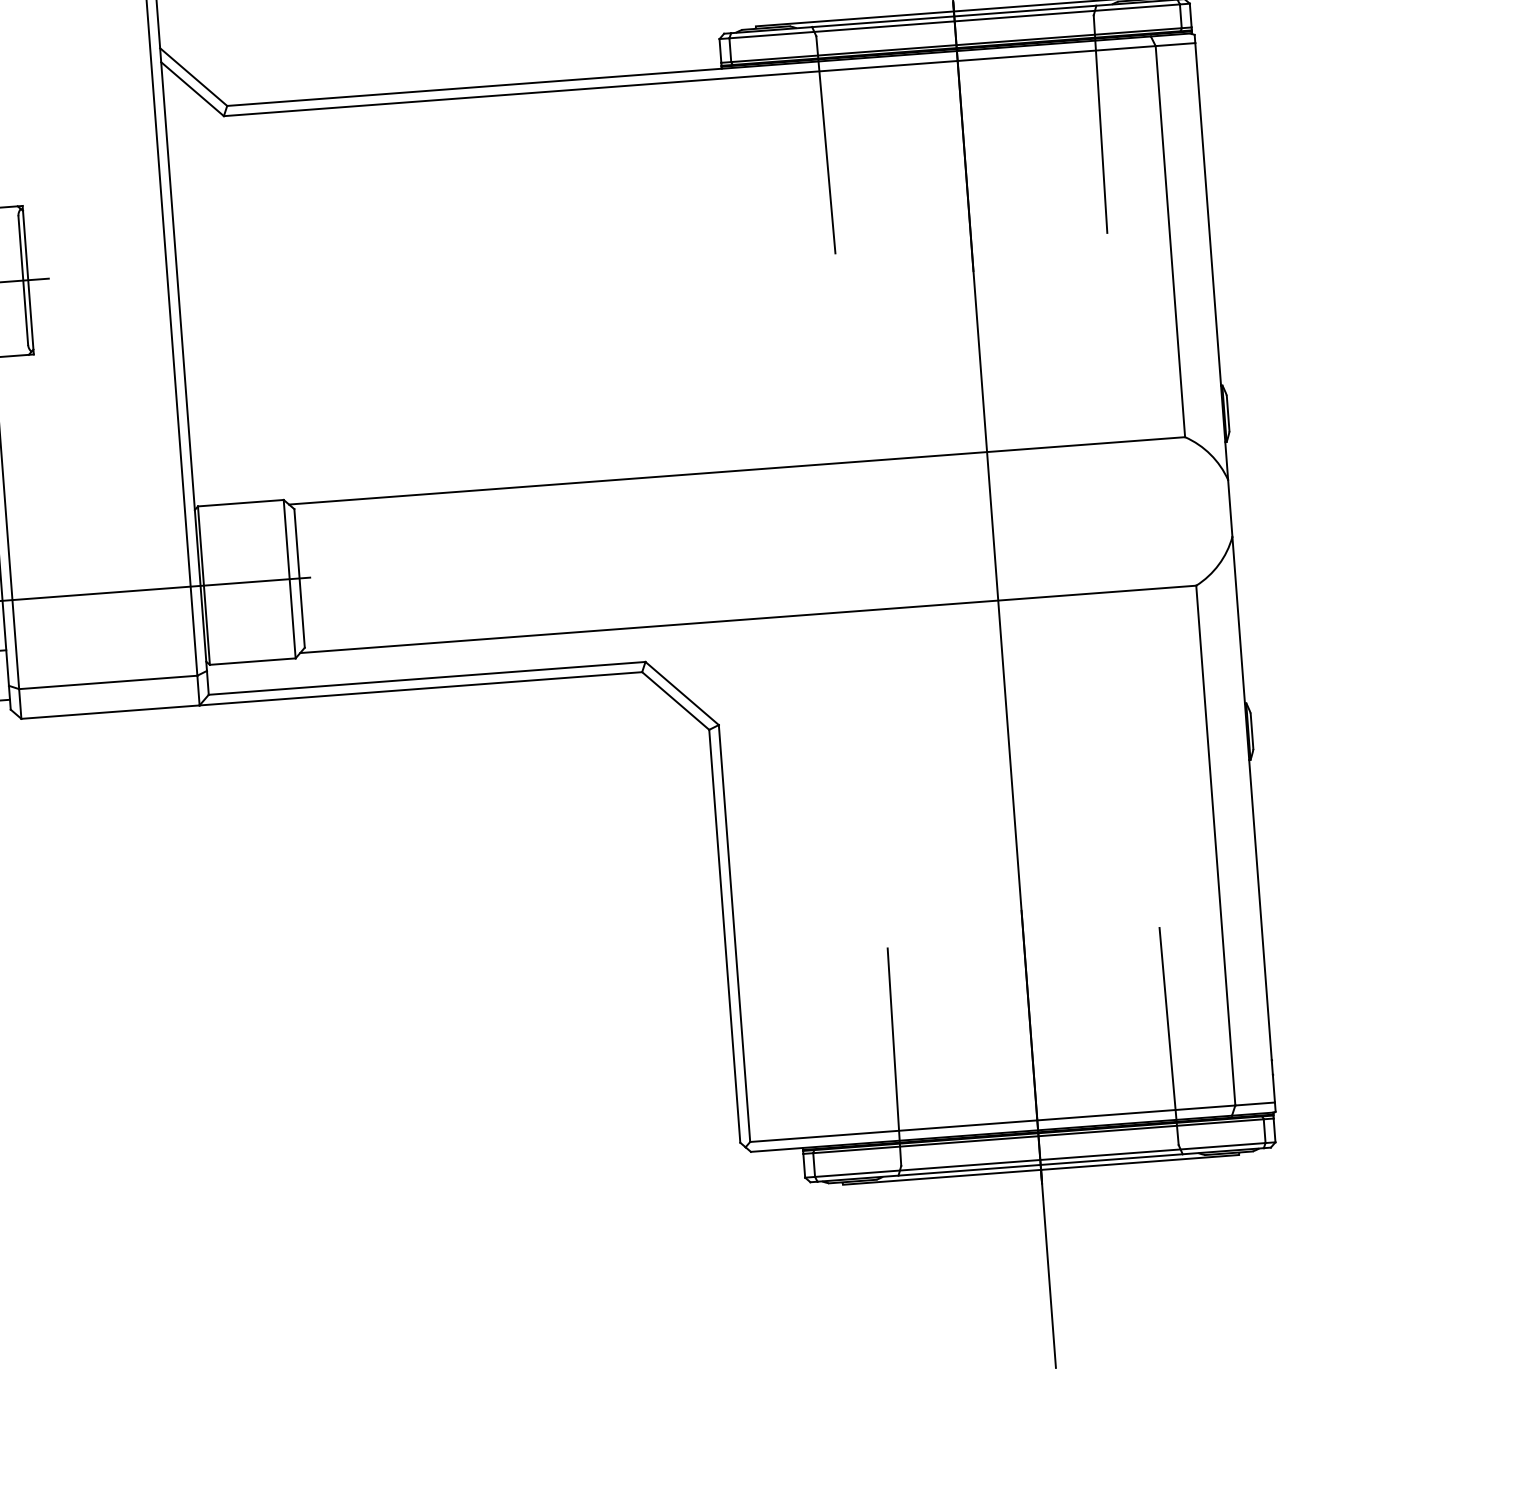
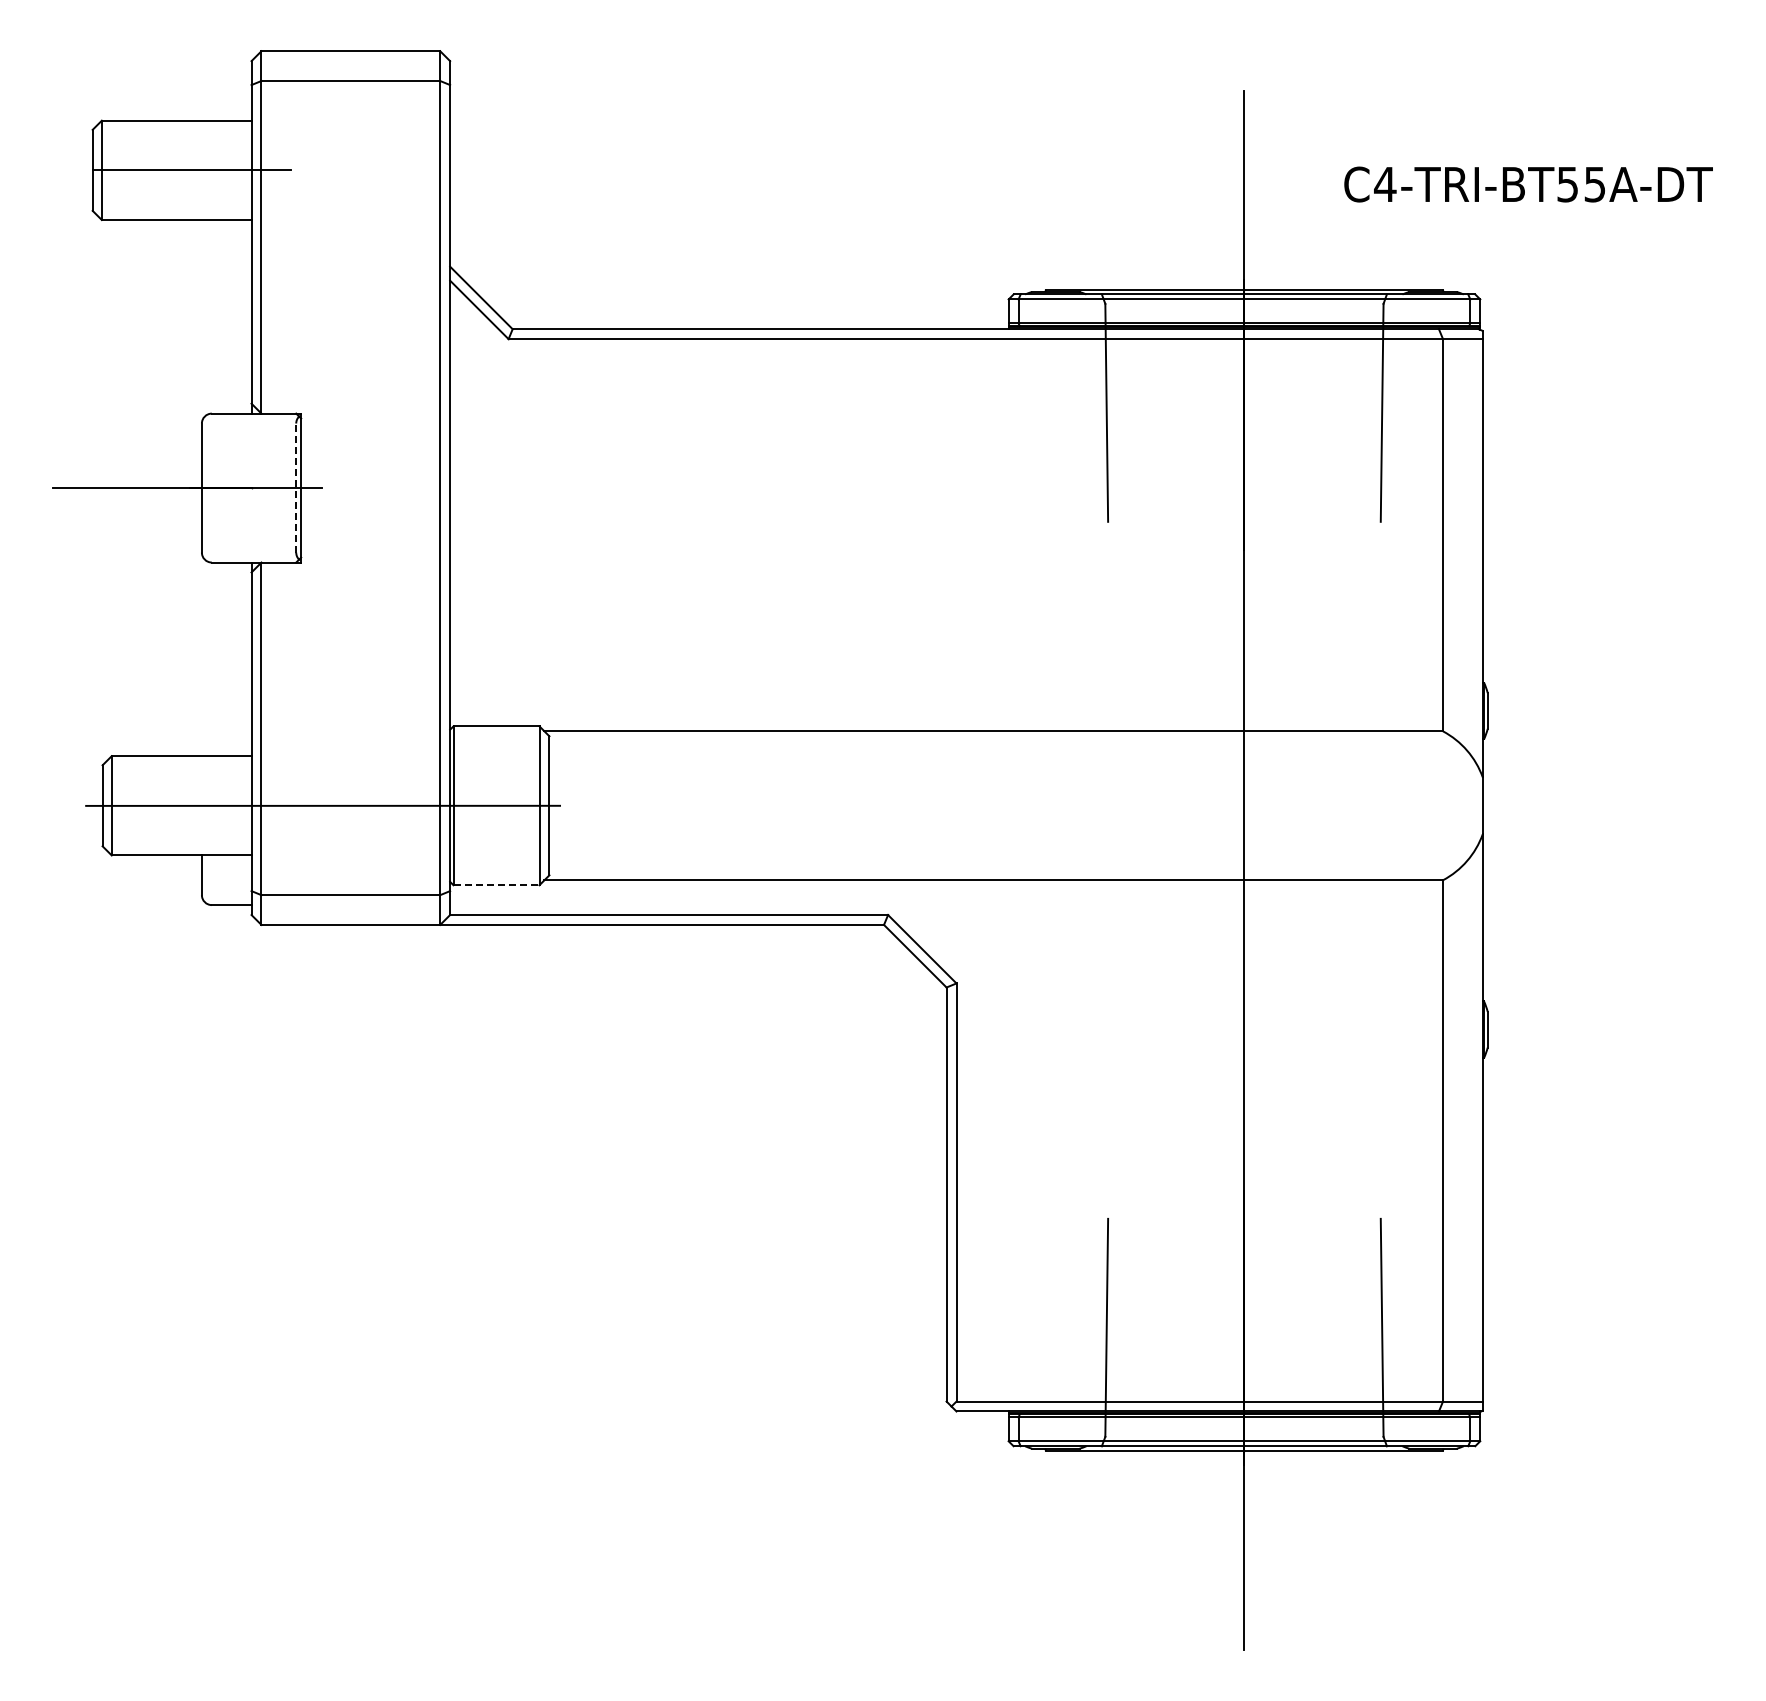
line: (23, 280) -> (296, 488), solid -> dashed
line: (252, 661) -> (496, 885), solid -> dashed

